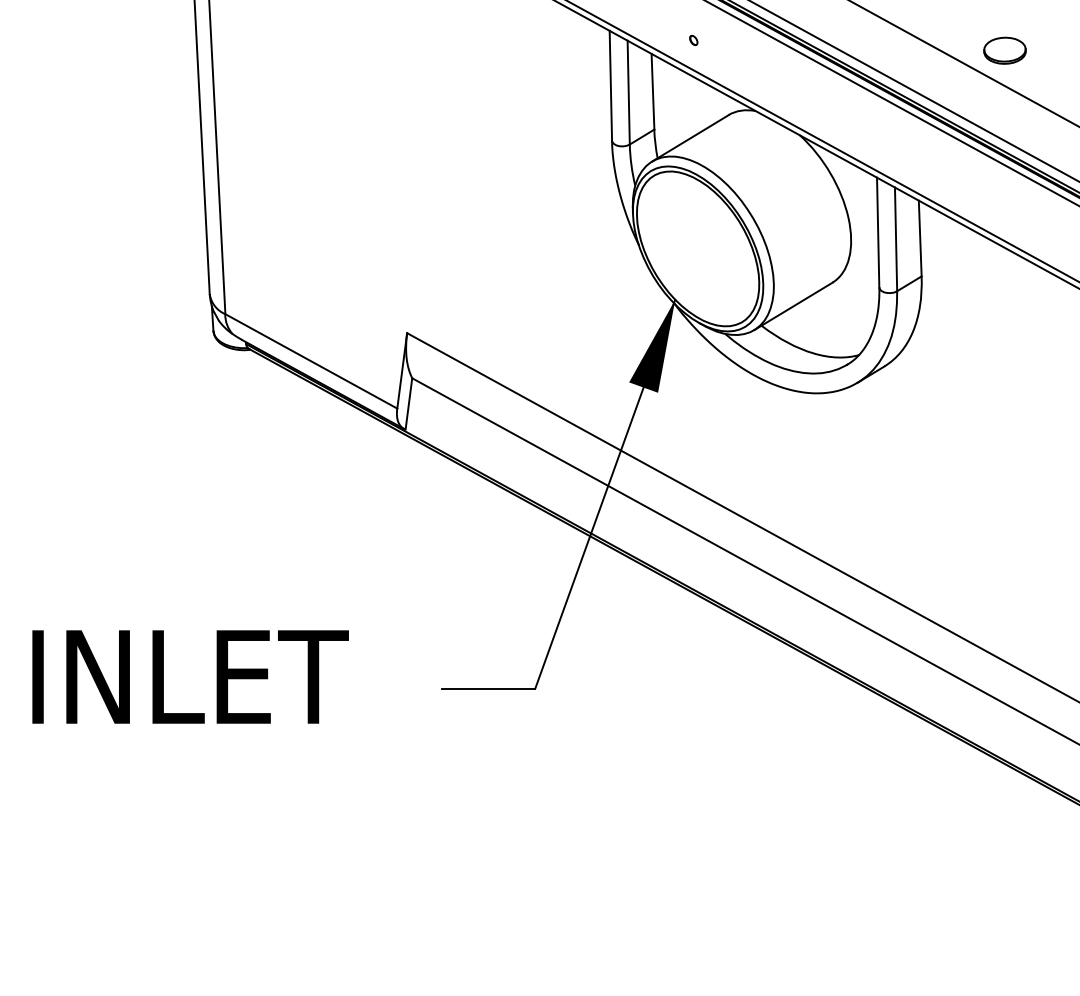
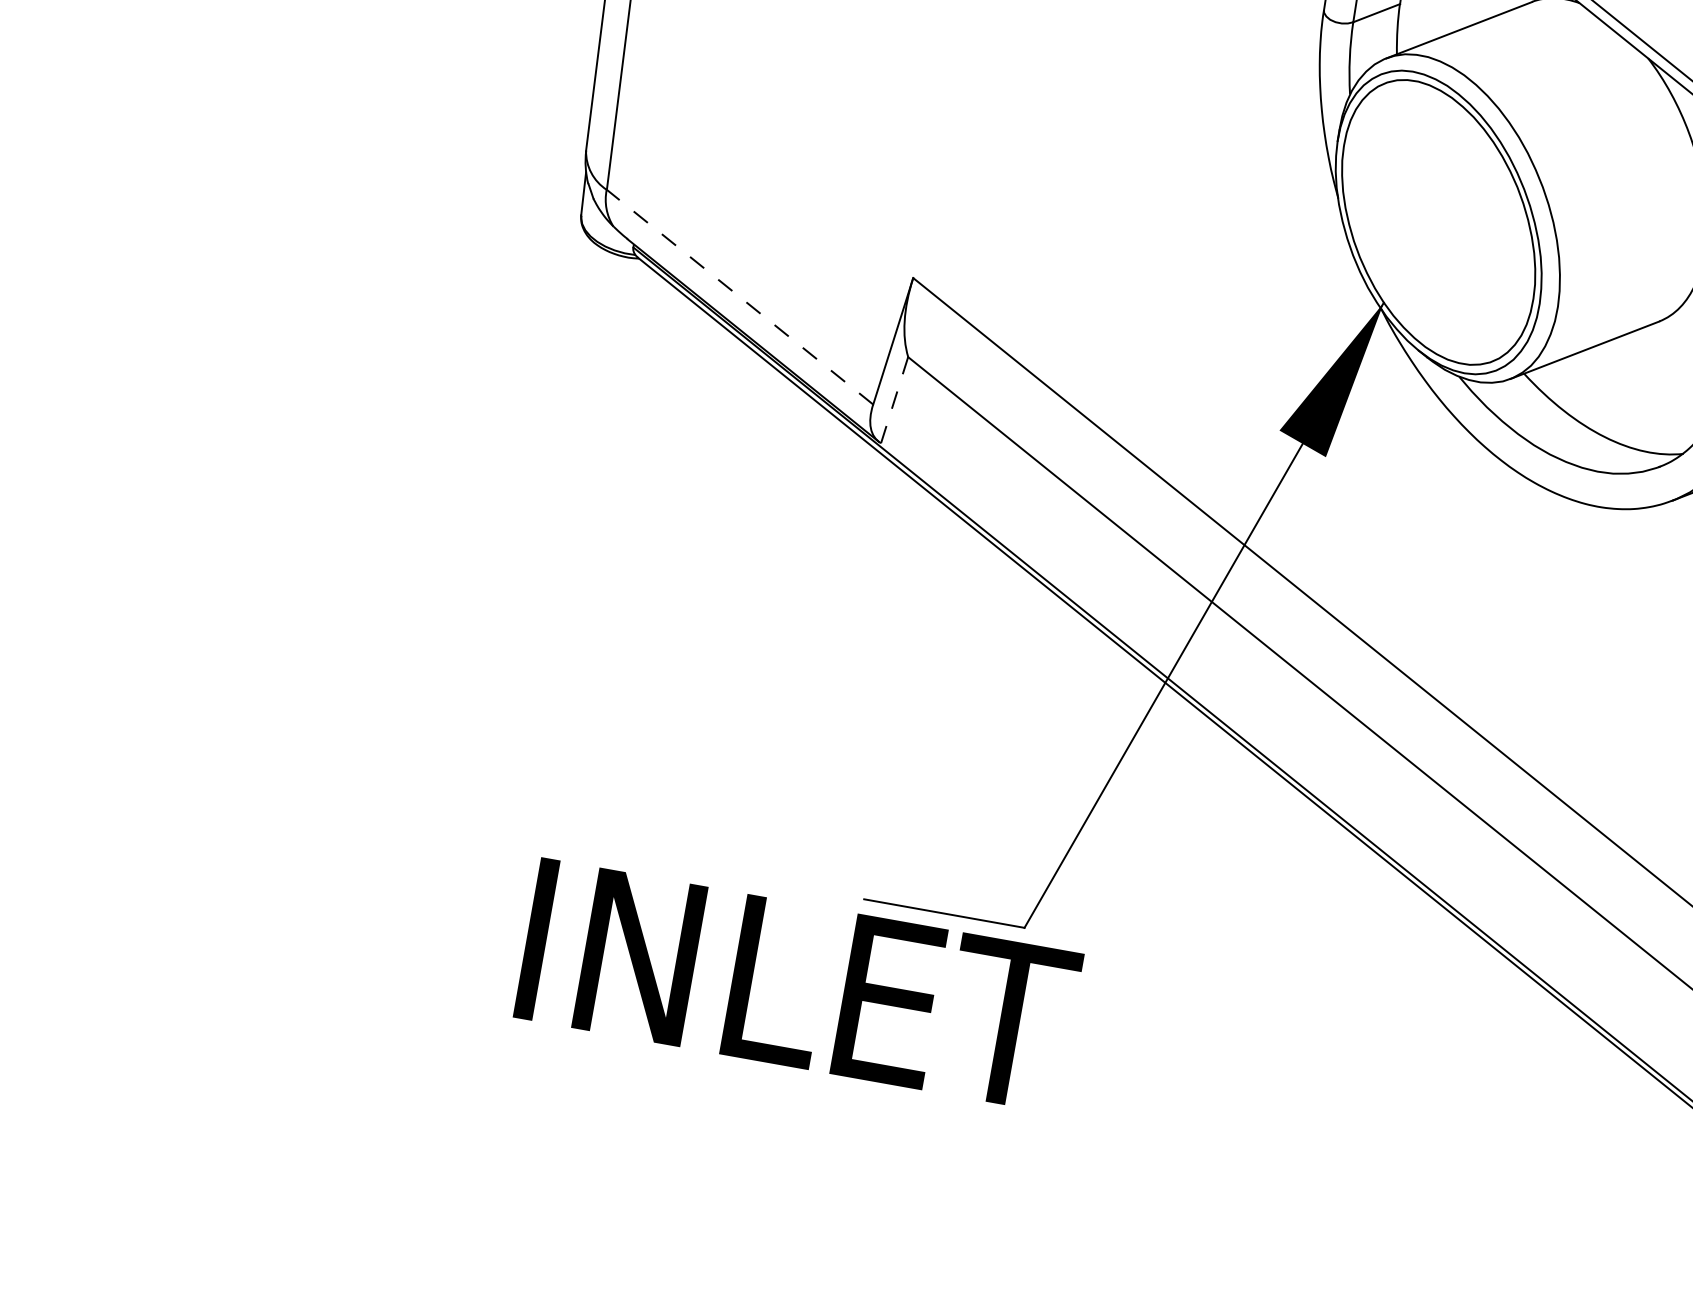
line: (310, 361) -> (738, 297), solid -> dashed
line: (408, 403) -> (894, 399), solid -> dashed
text: (190, 676) -> (798, 984), moved

